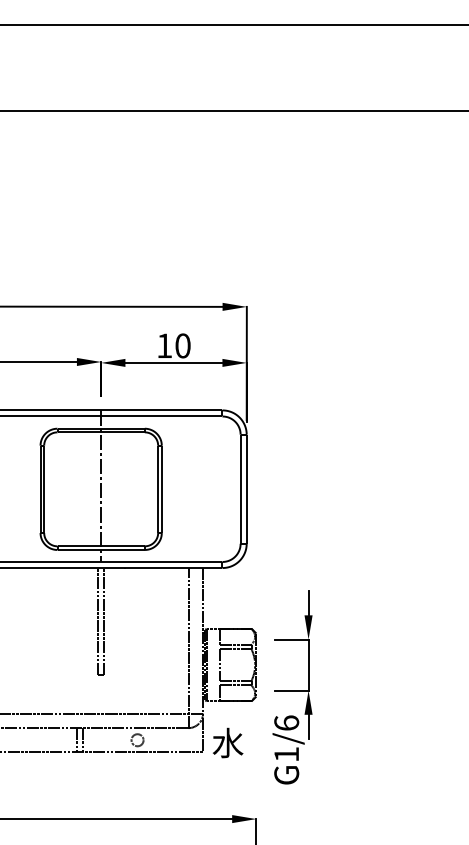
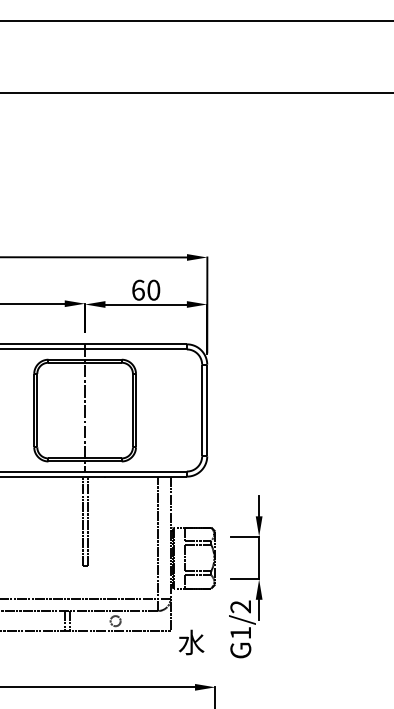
text: (164, 345) -> (138, 289), 10 -> 60
text: (286, 722) -> (240, 606), G1/6 -> G1/2
text: (227, 743) -> (191, 642), moved

